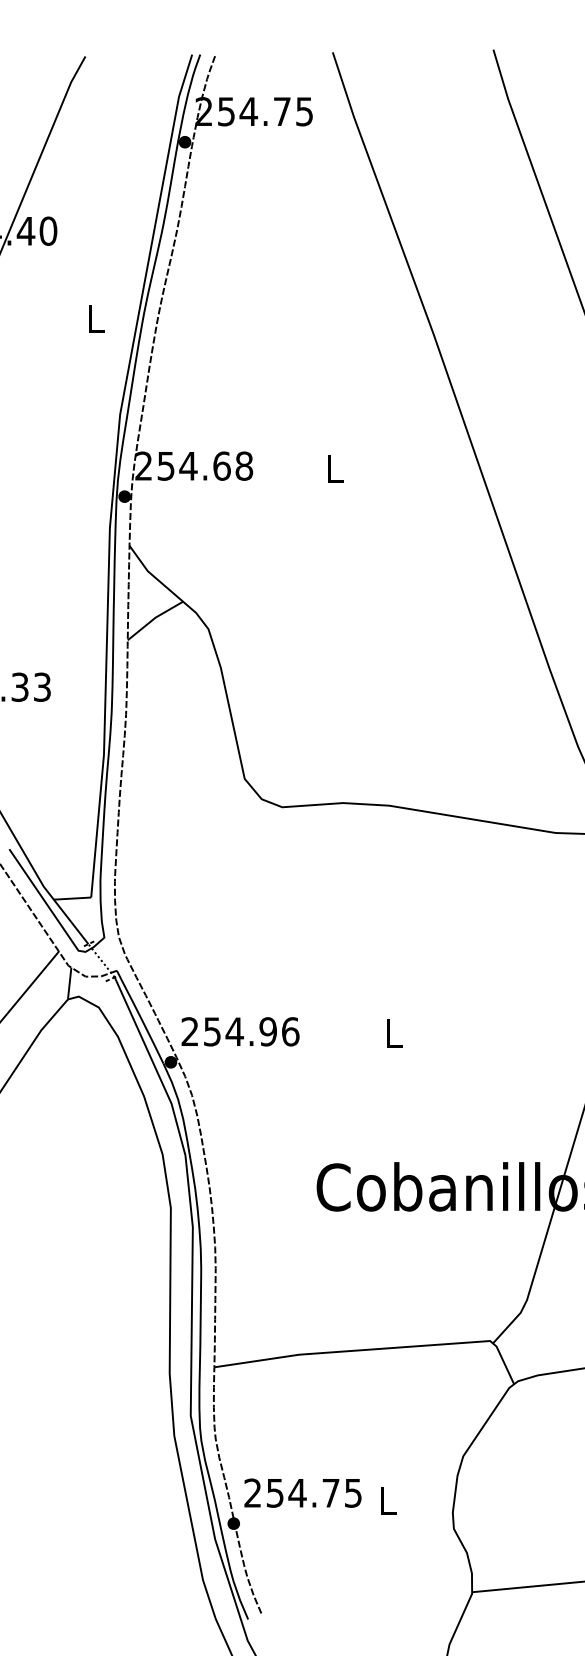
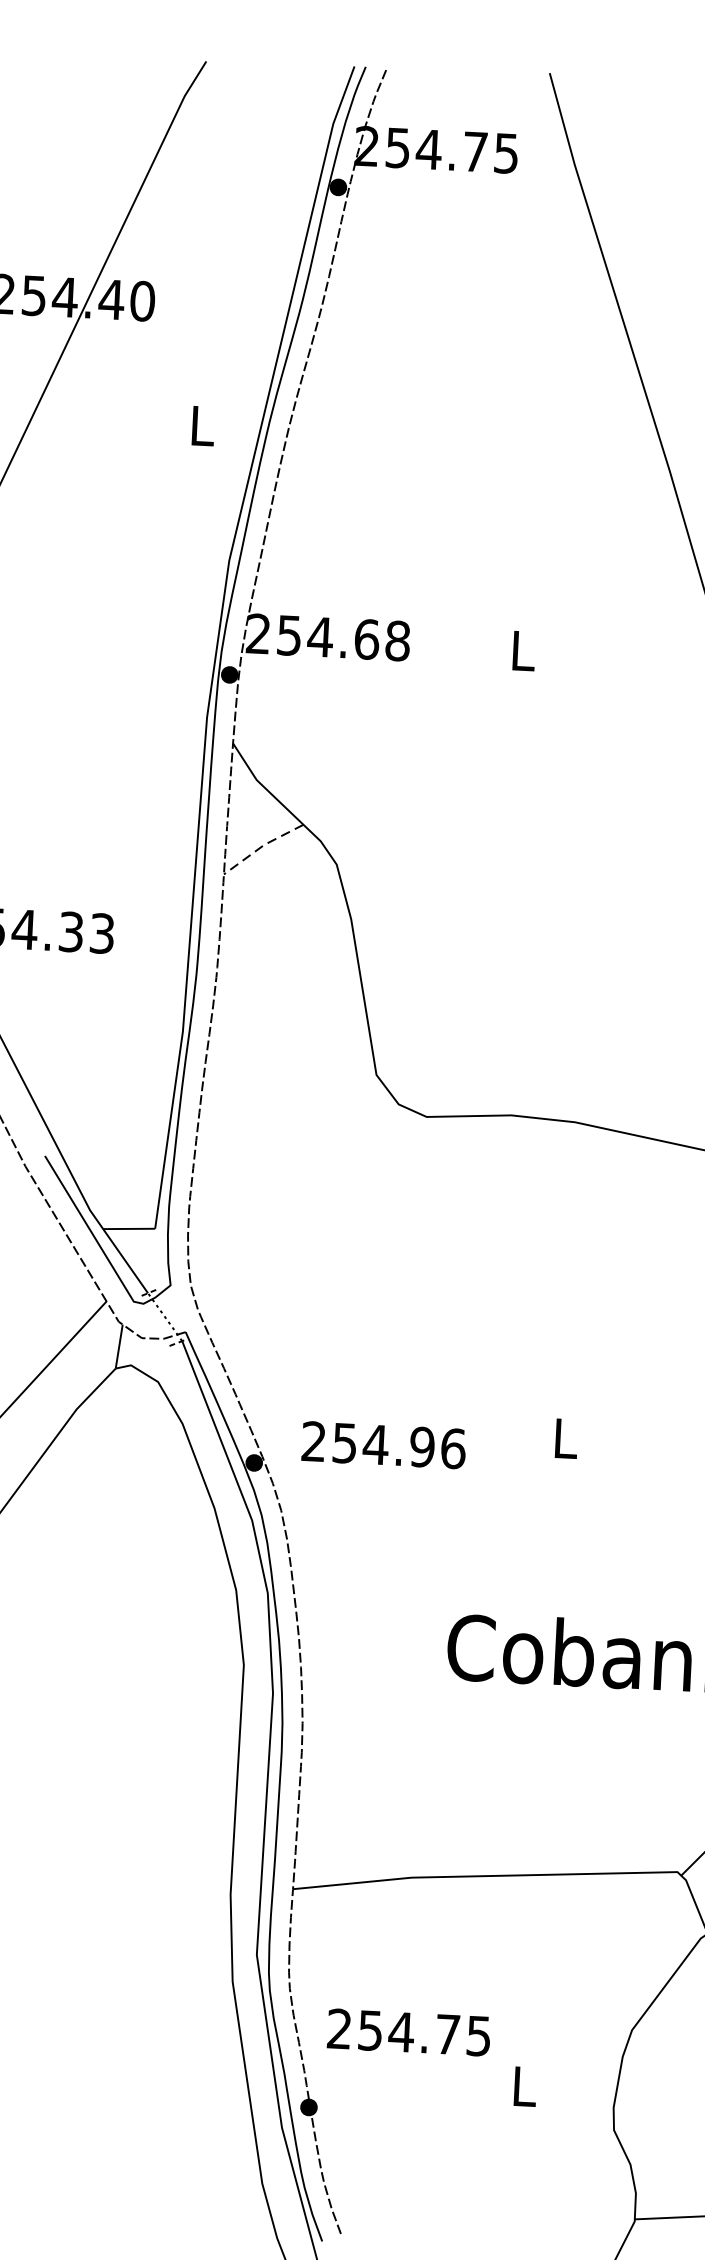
line: (154, 618) -> (262, 846), solid -> dashed
text: (240, 1031) -> (383, 1444), moved
text: (302, 1492) -> (408, 2031), moved

